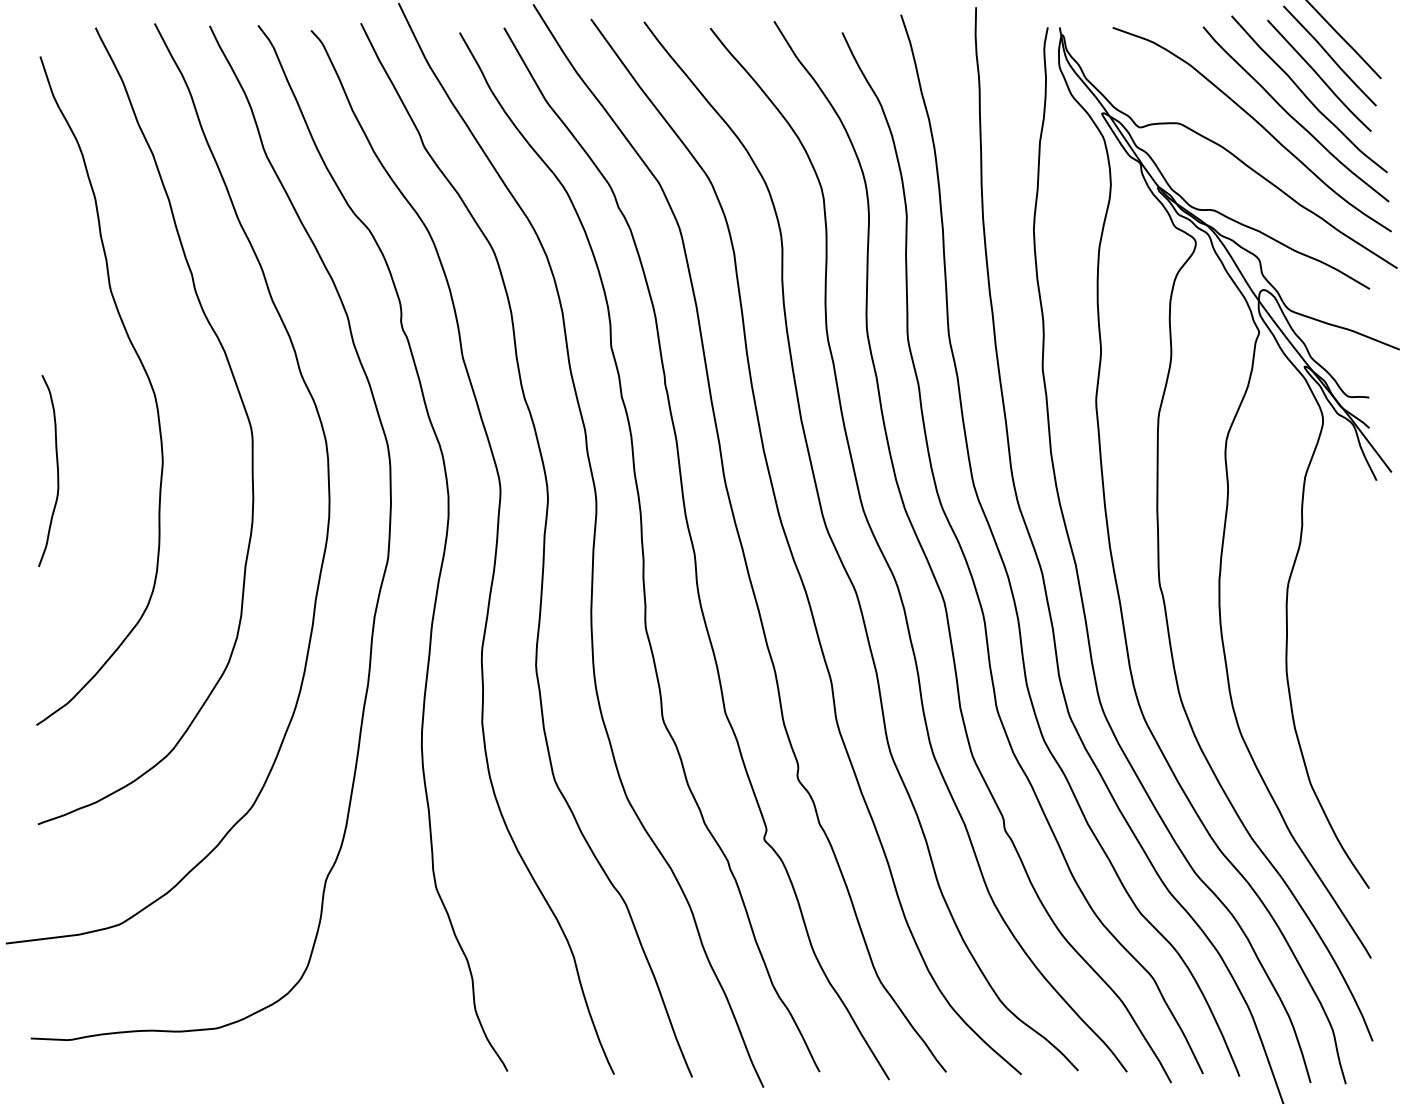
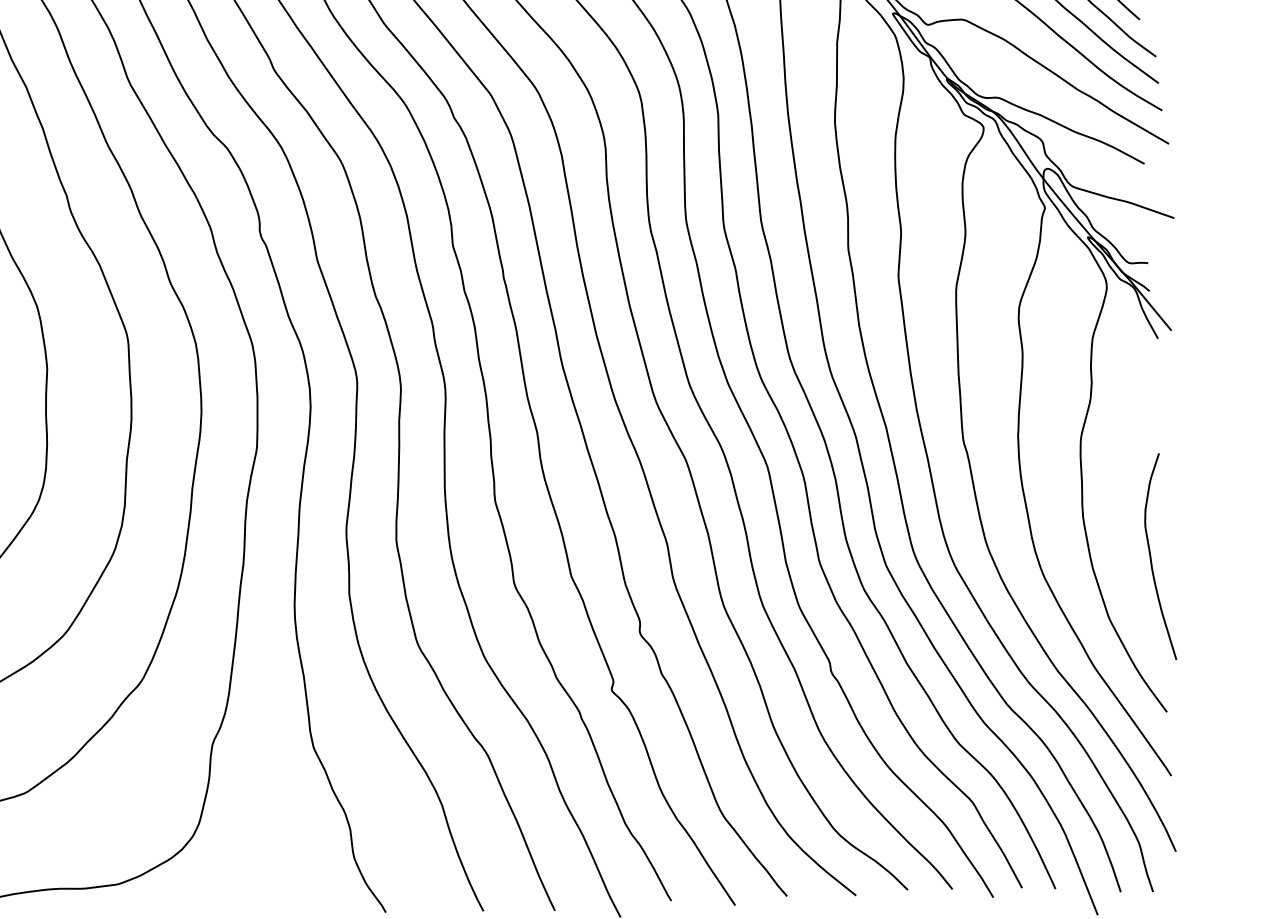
curve: (1359, 718) -> (1151, 557), added

